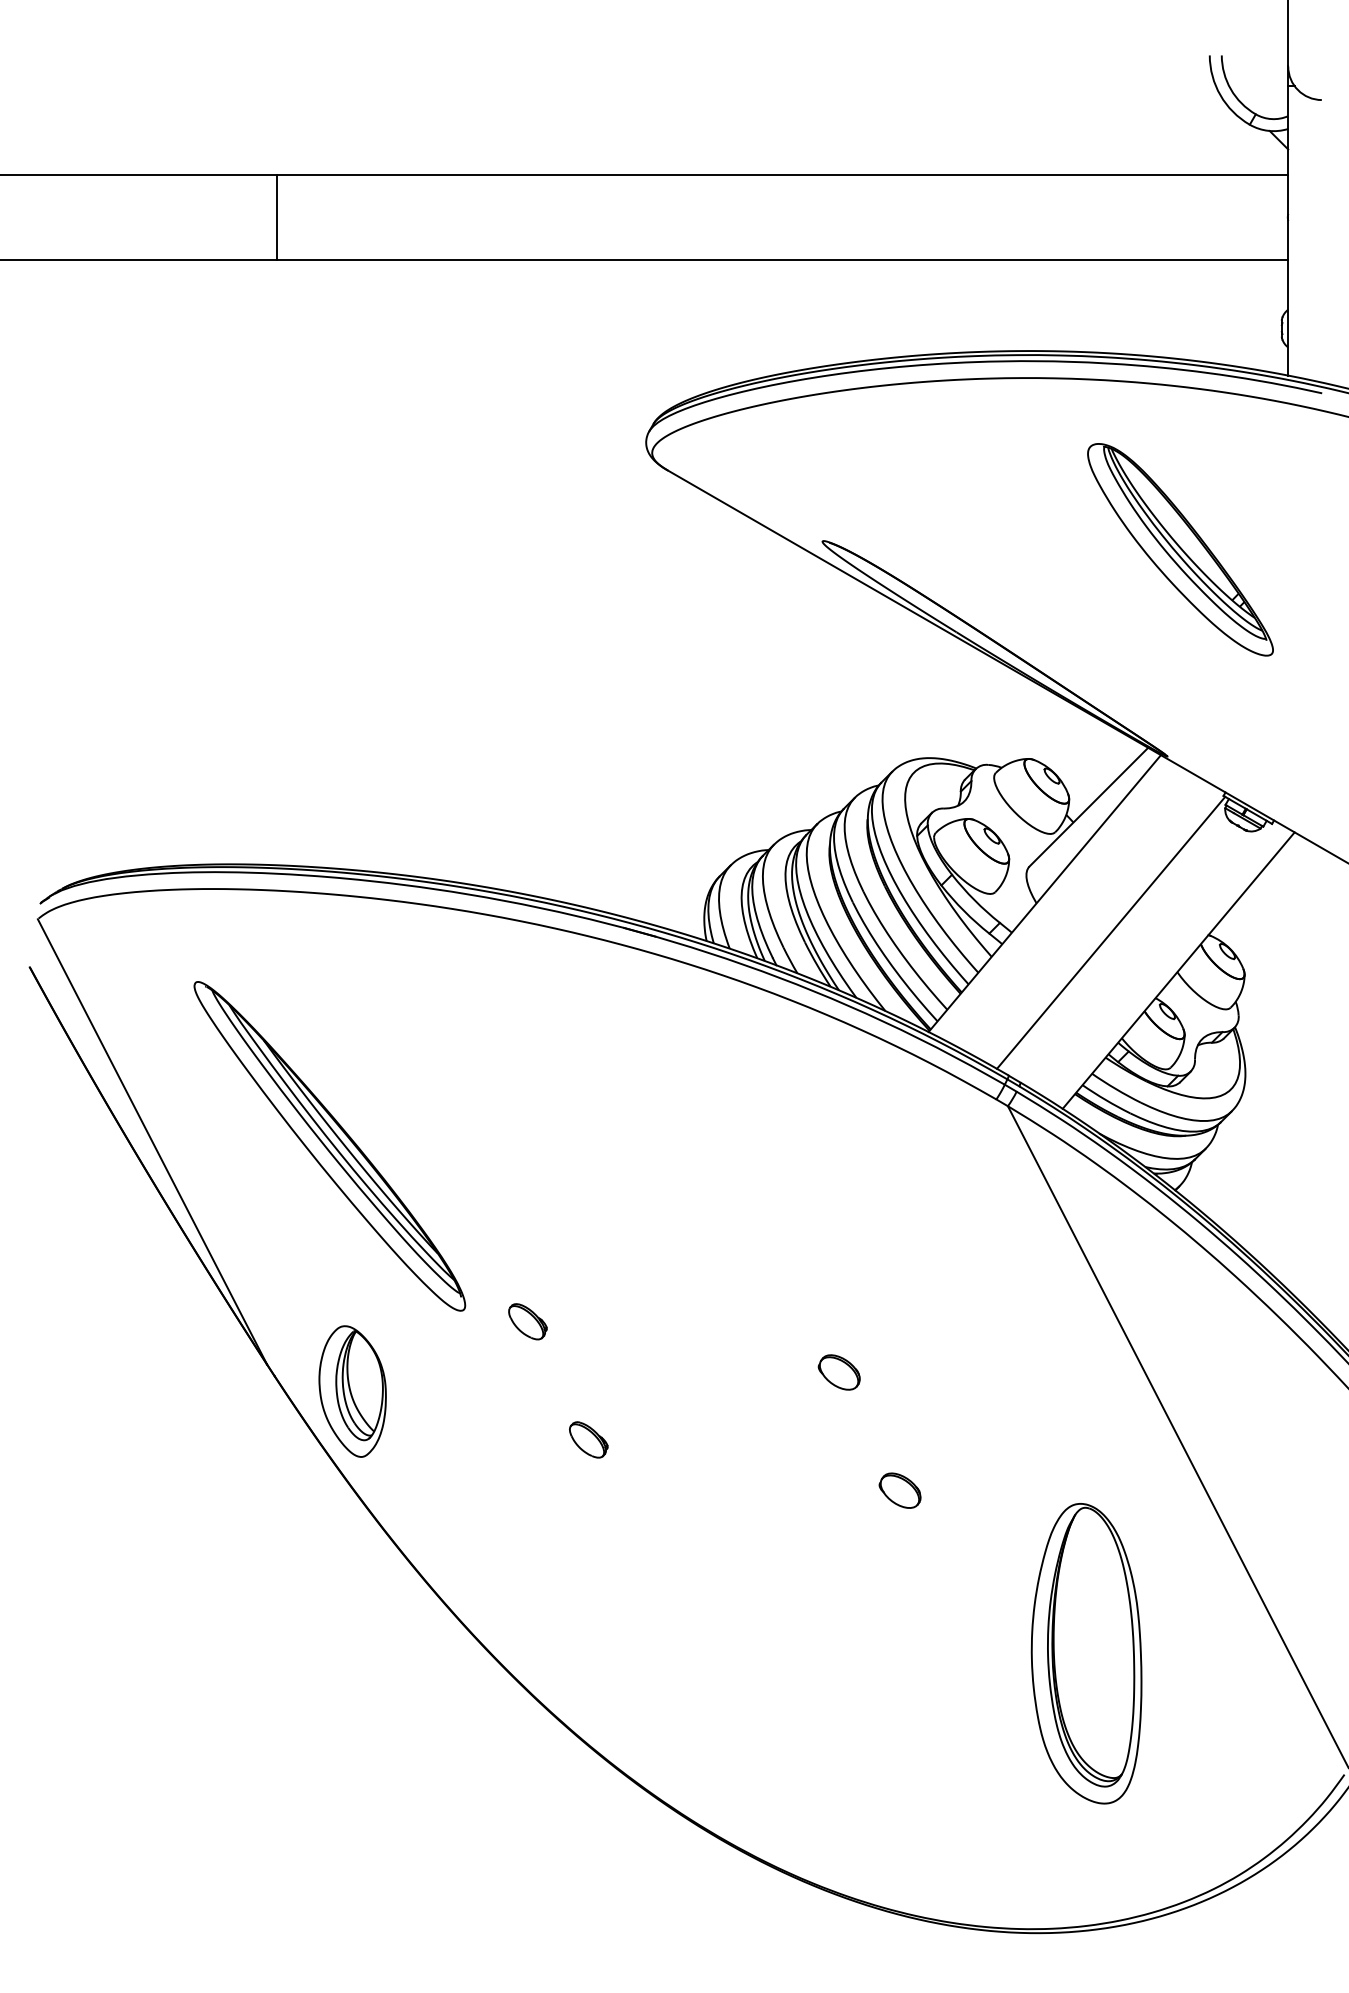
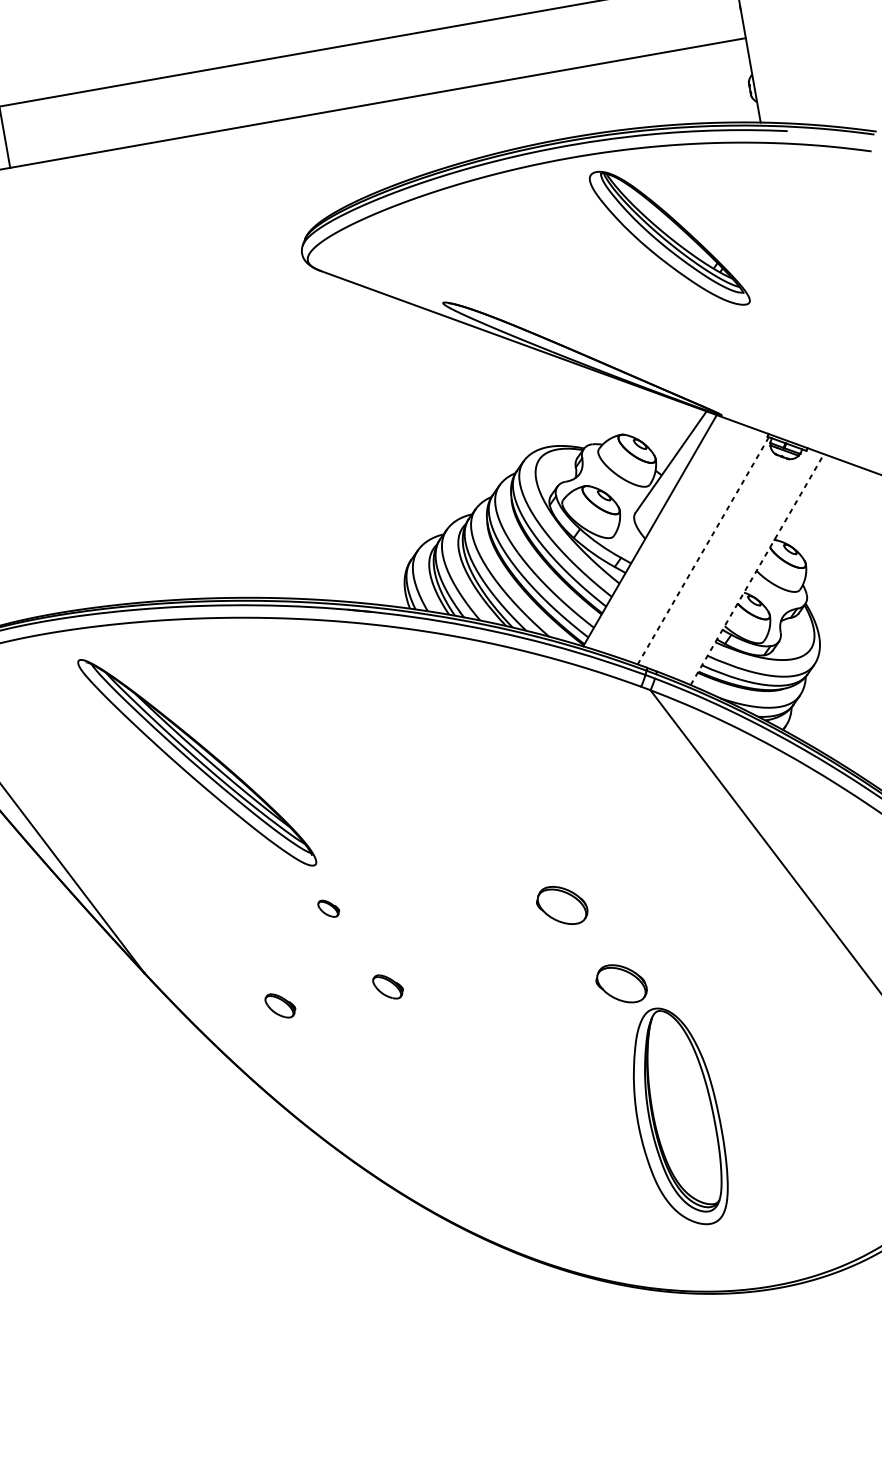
part: (1180, 549) -> (669, 238), moved
line: (1111, 932) -> (703, 550), solid -> dashed
line: (1179, 970) -> (757, 569), solid -> dashed
part: (329, 1146) -> (197, 762), moved
part: (527, 1321) -> (328, 908), size x0.7
part: (838, 1372) -> (561, 905), size x1.6
part: (352, 1391) -> (210, 981), removed
part: (440, 1439) -> (280, 1005), added
part: (899, 1490) -> (620, 983), size x1.6
part: (1086, 1653) -> (678, 1116), moved

